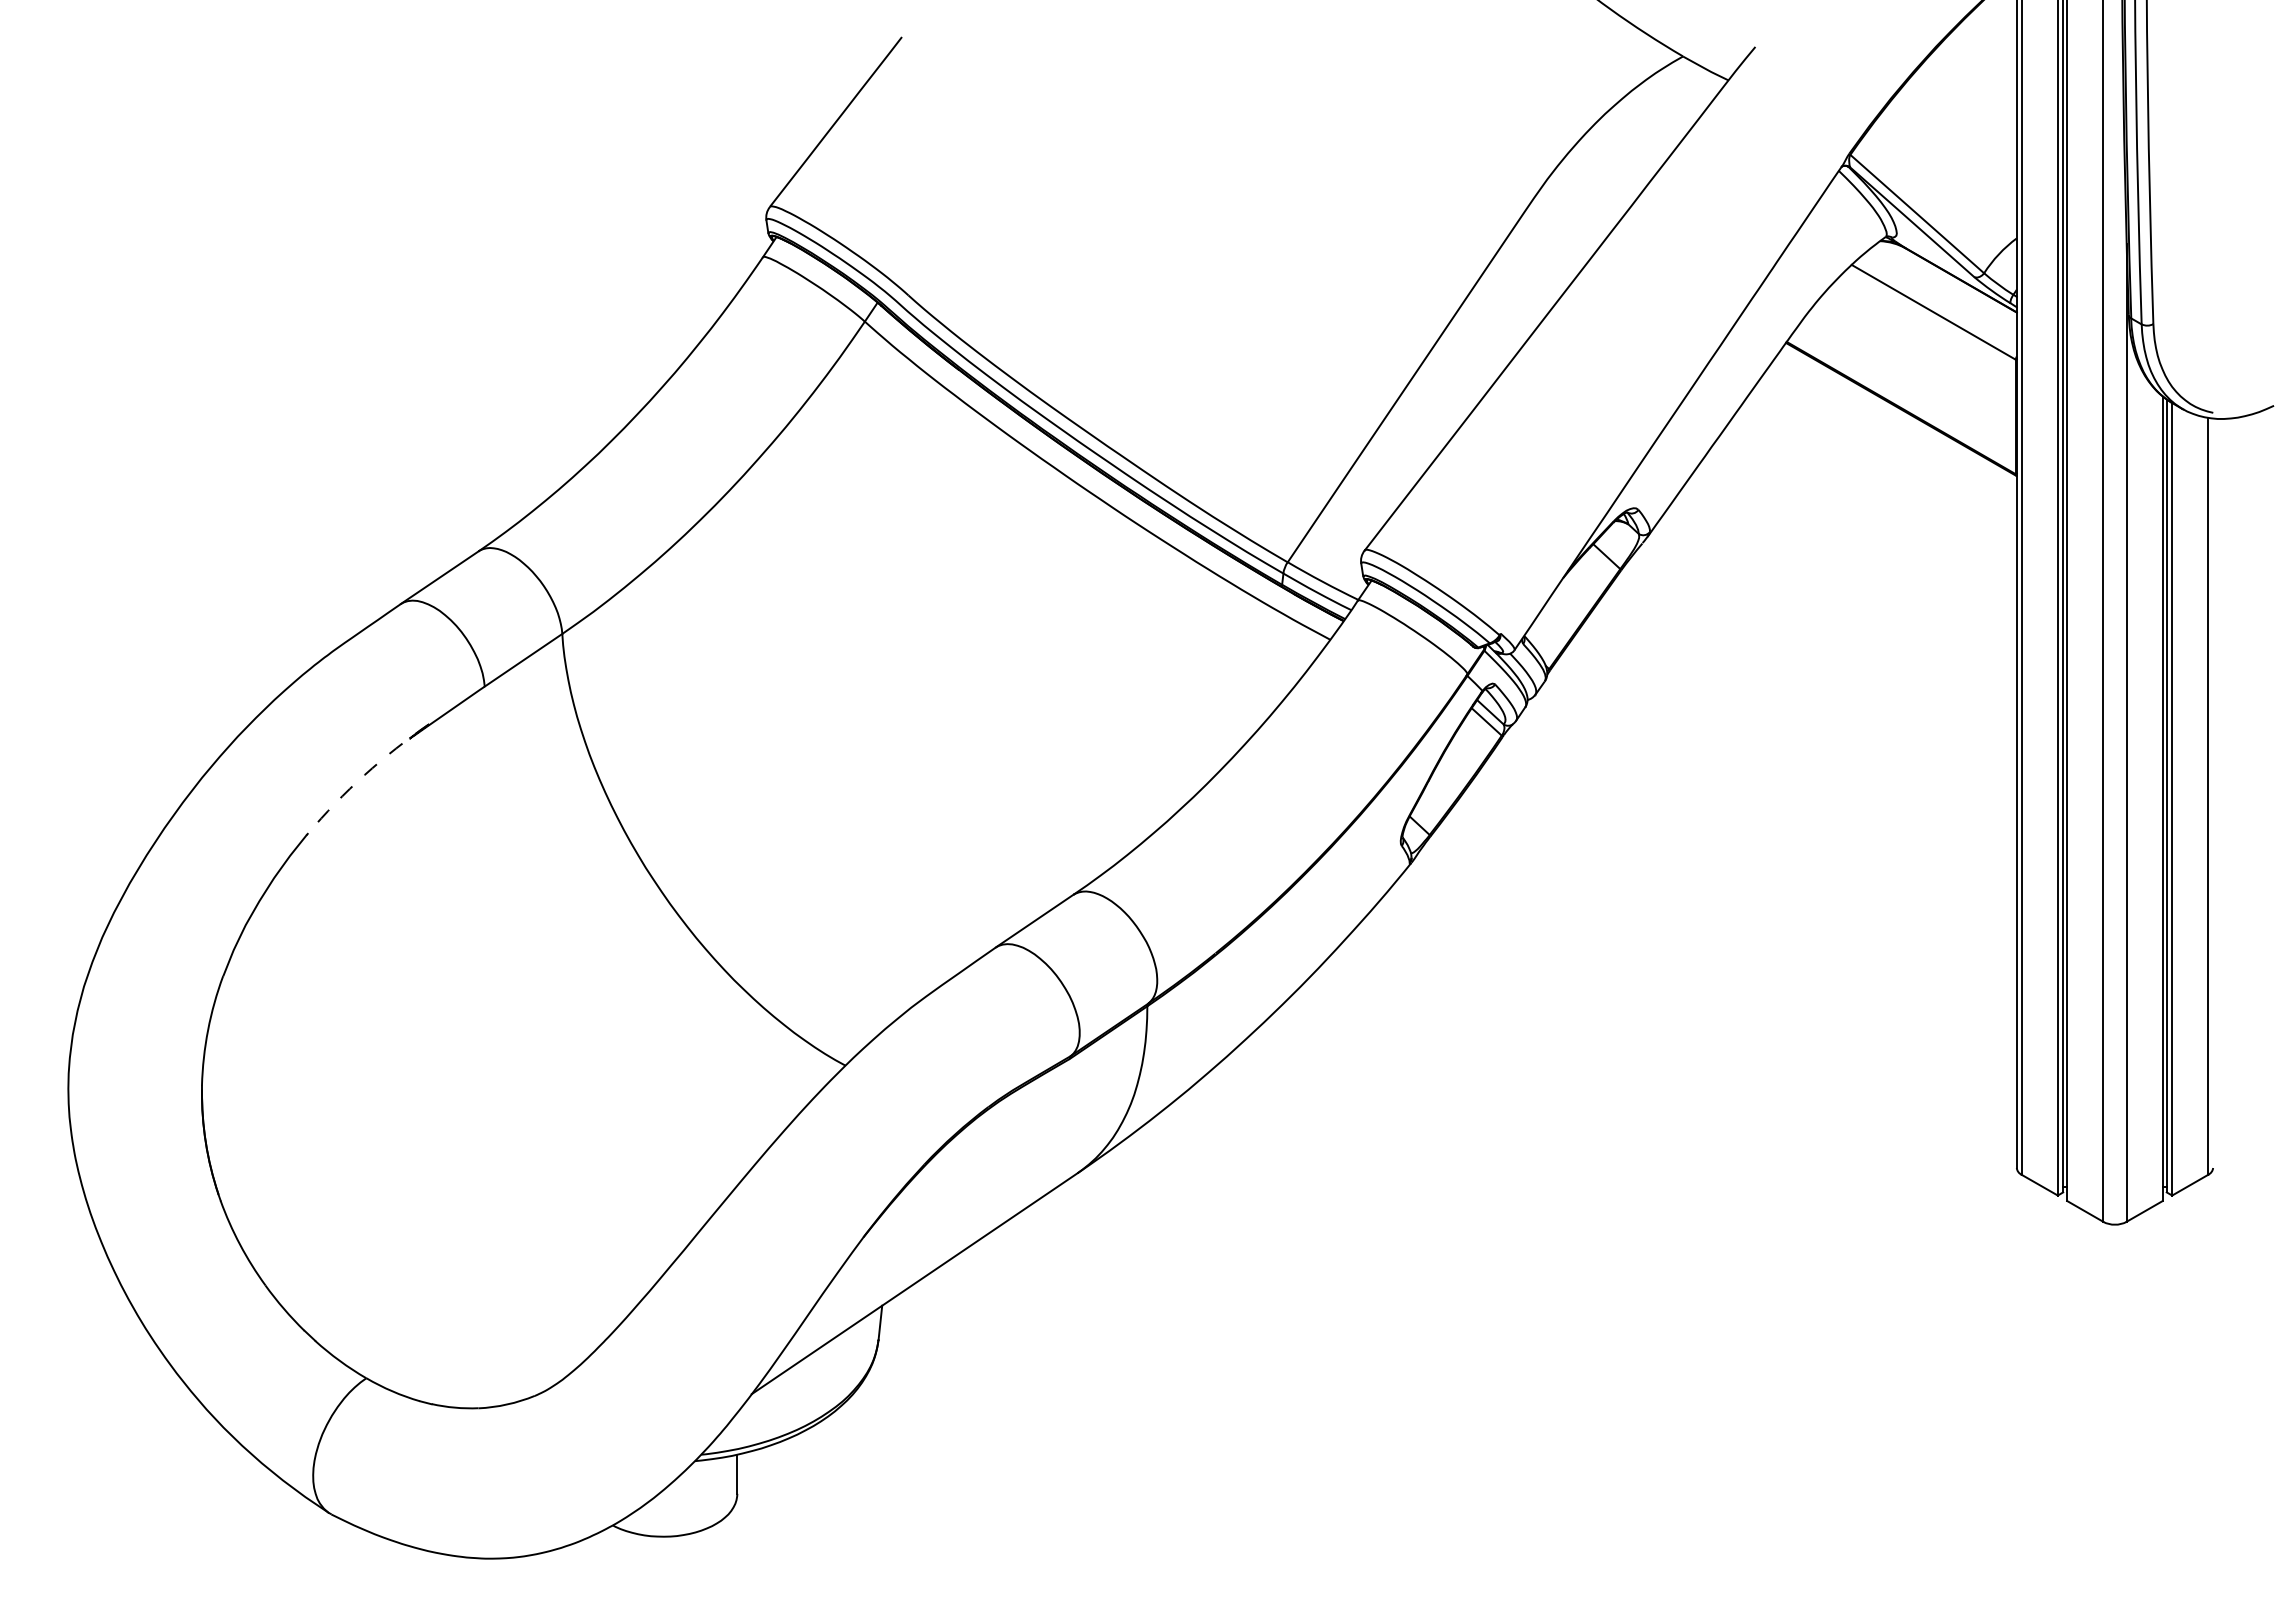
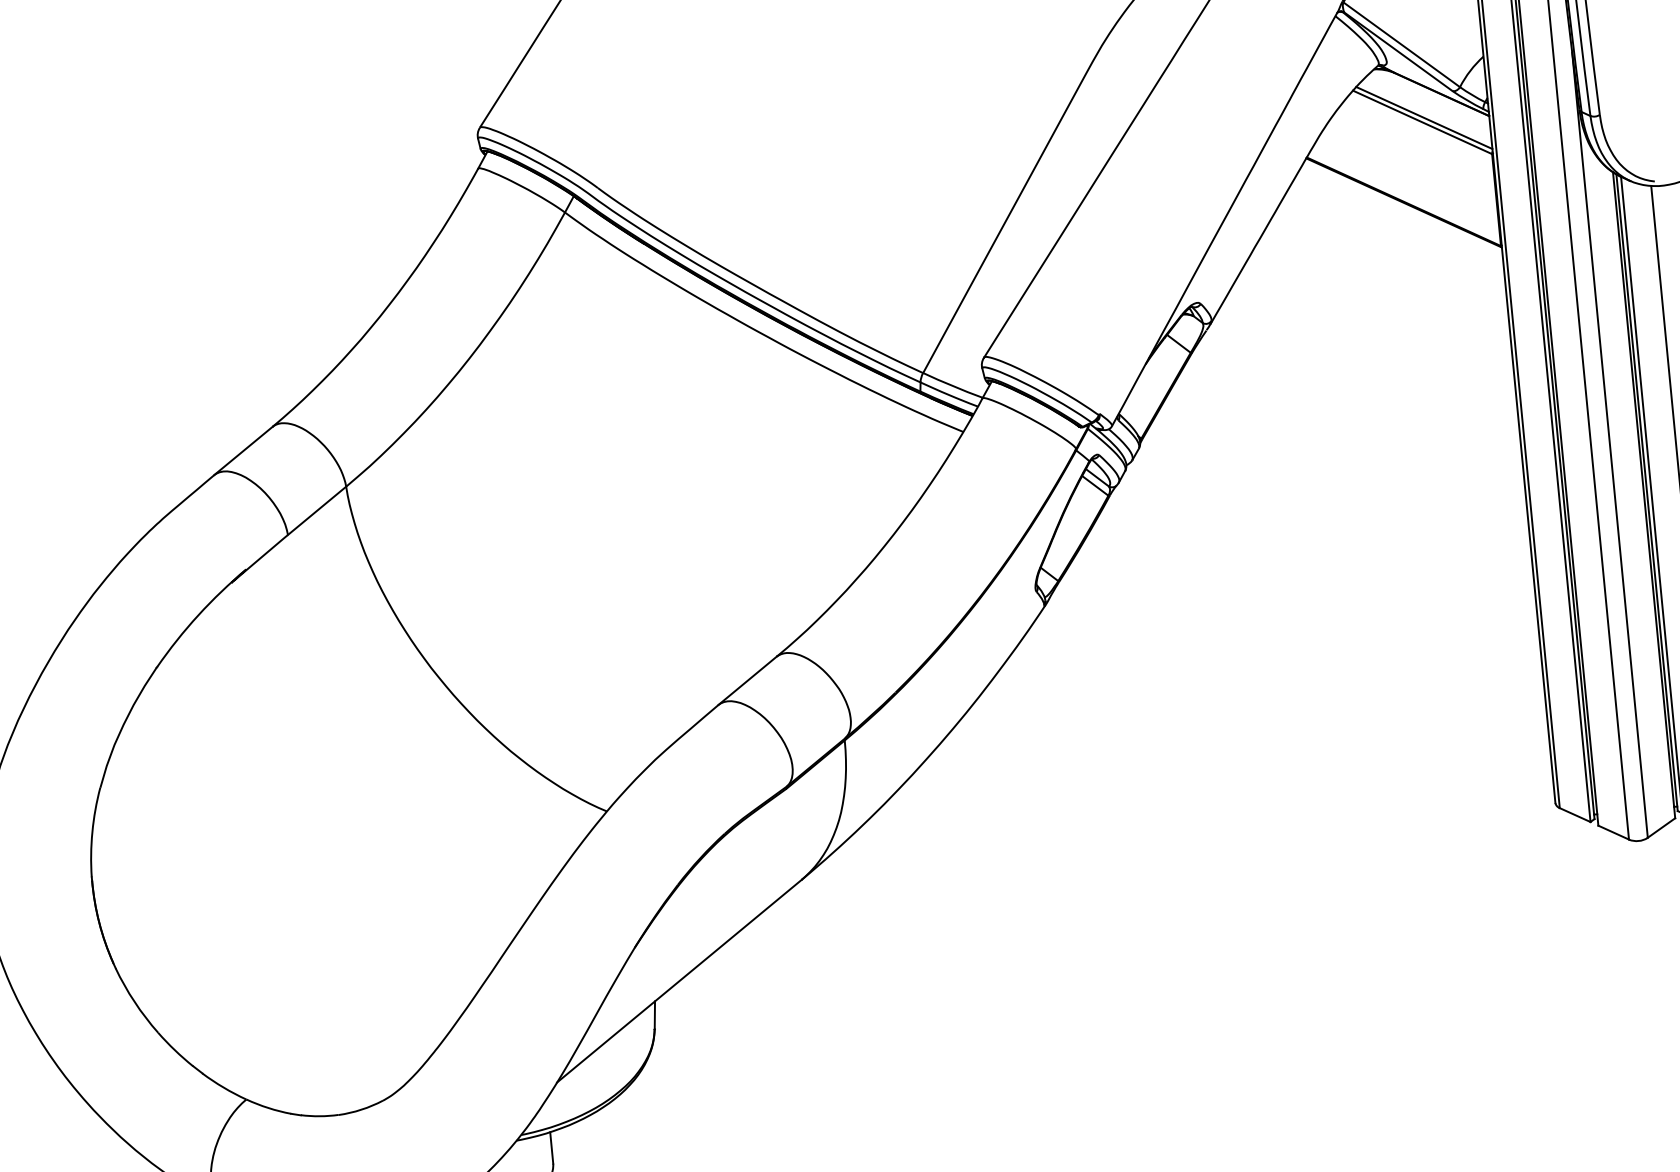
line: (1936, 306) -> (1424, 117), added
arc: (364, 775) -> (198, 615), dashed -> solid

